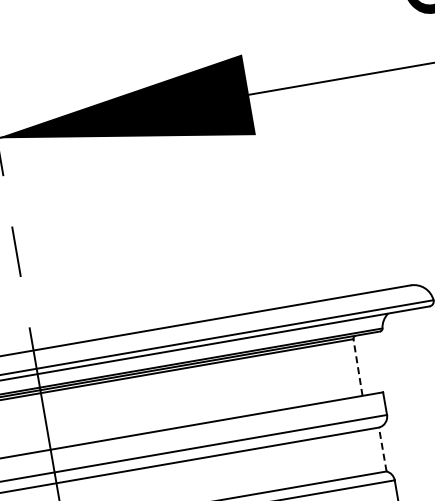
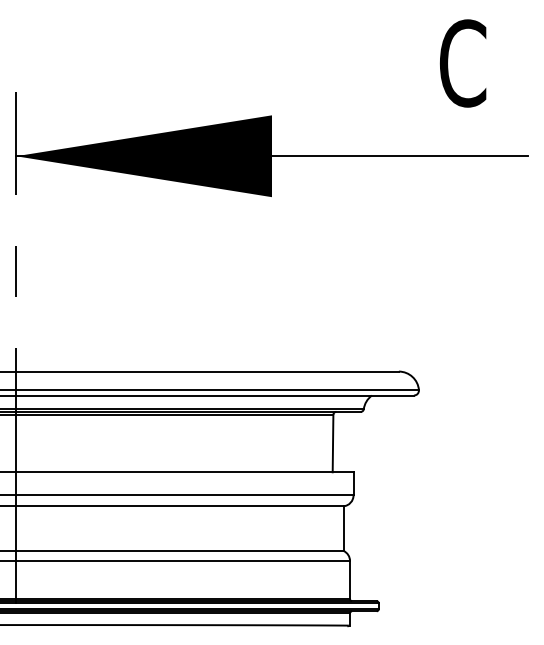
line: (358, 367) -> (333, 443), dashed -> solid
line: (382, 449) -> (343, 528), dashed -> solid

